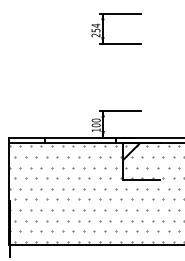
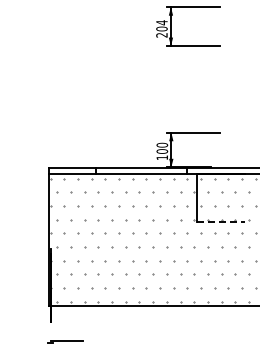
text: (95, 30) -> (161, 28), 254 -> 204
hatch: (131, 151) -> (208, 185), removed
line: (141, 179) -> (220, 221), solid -> dashed

